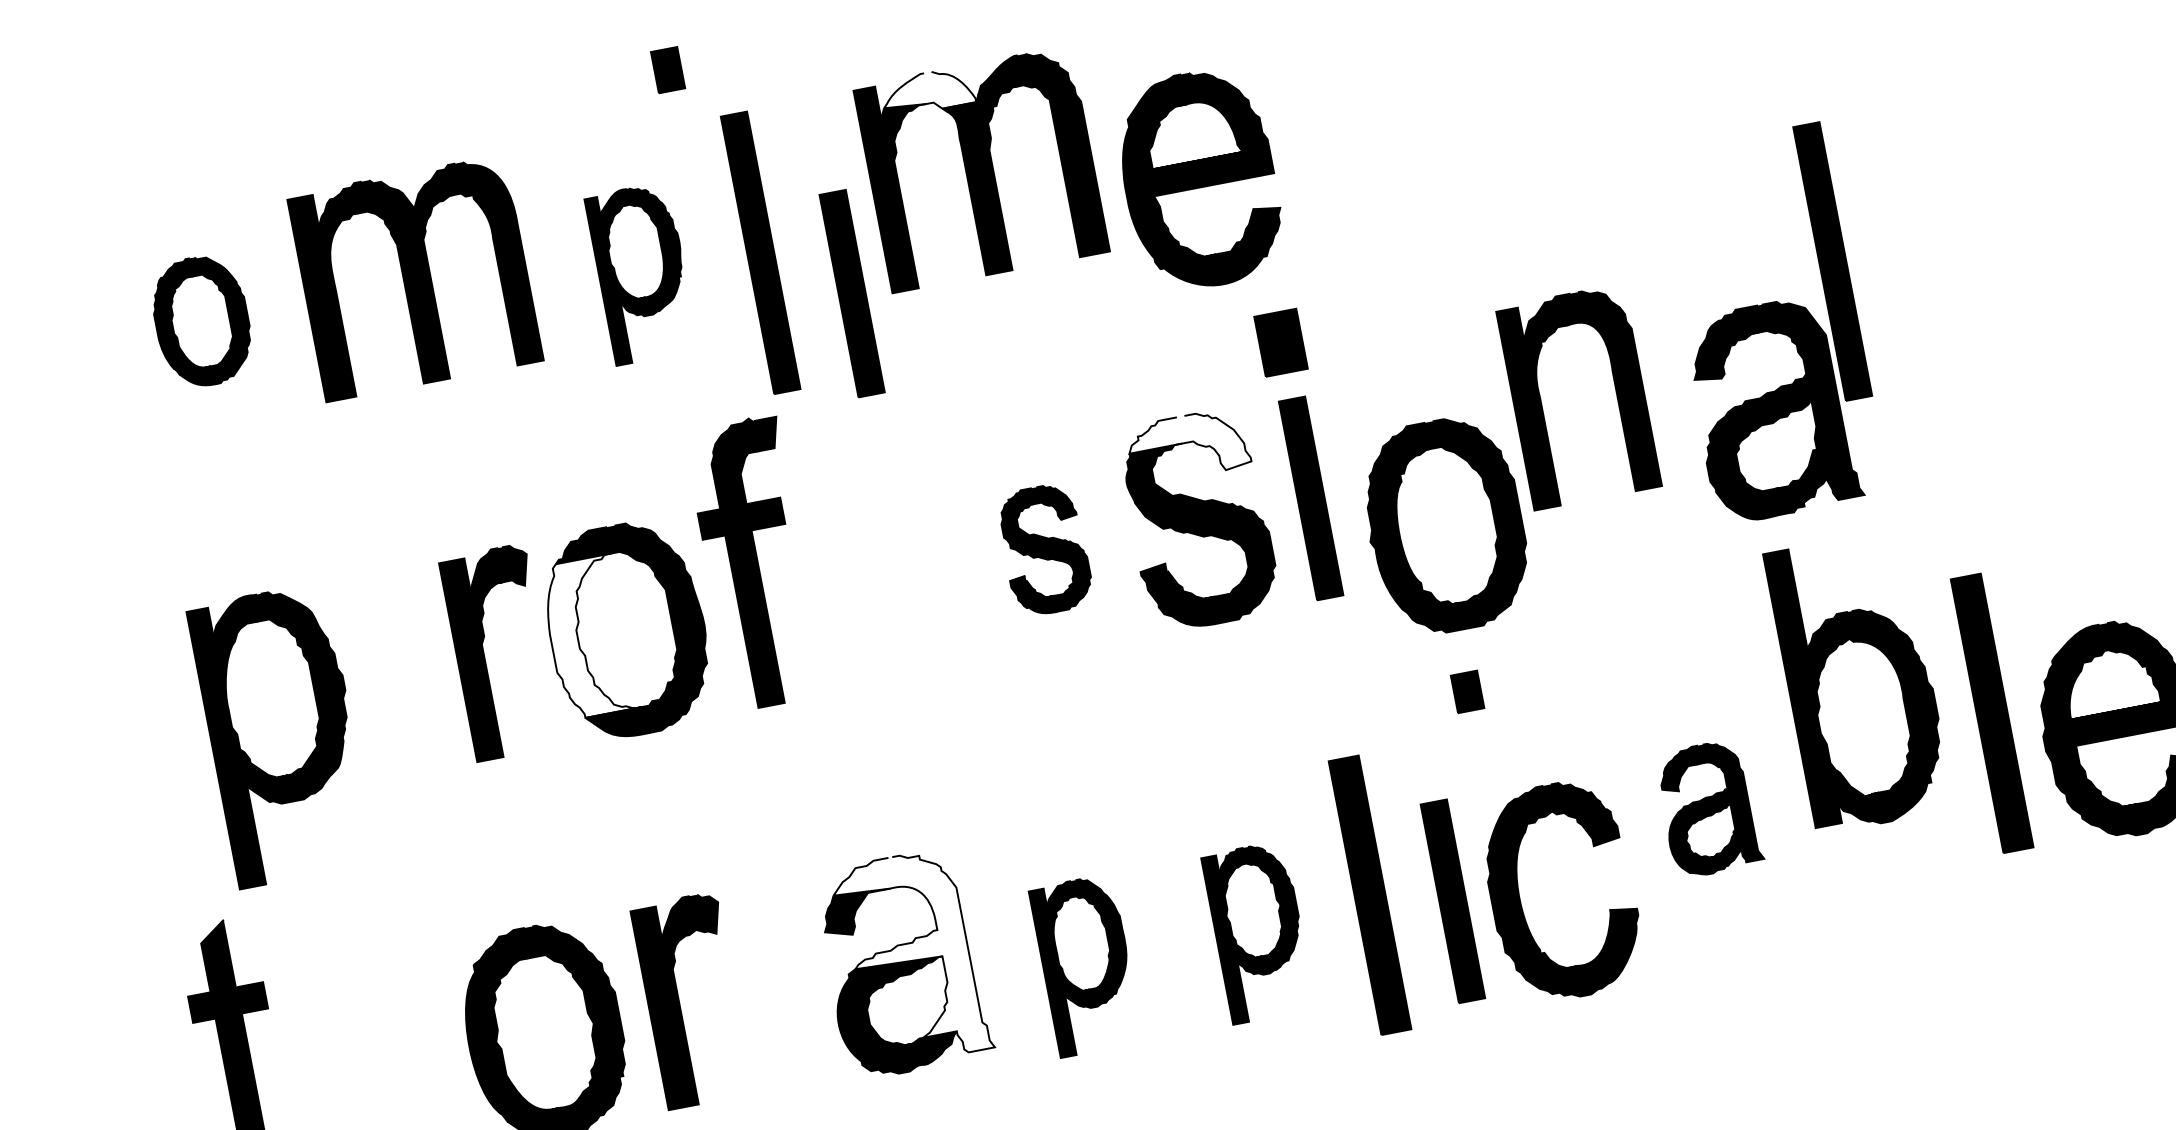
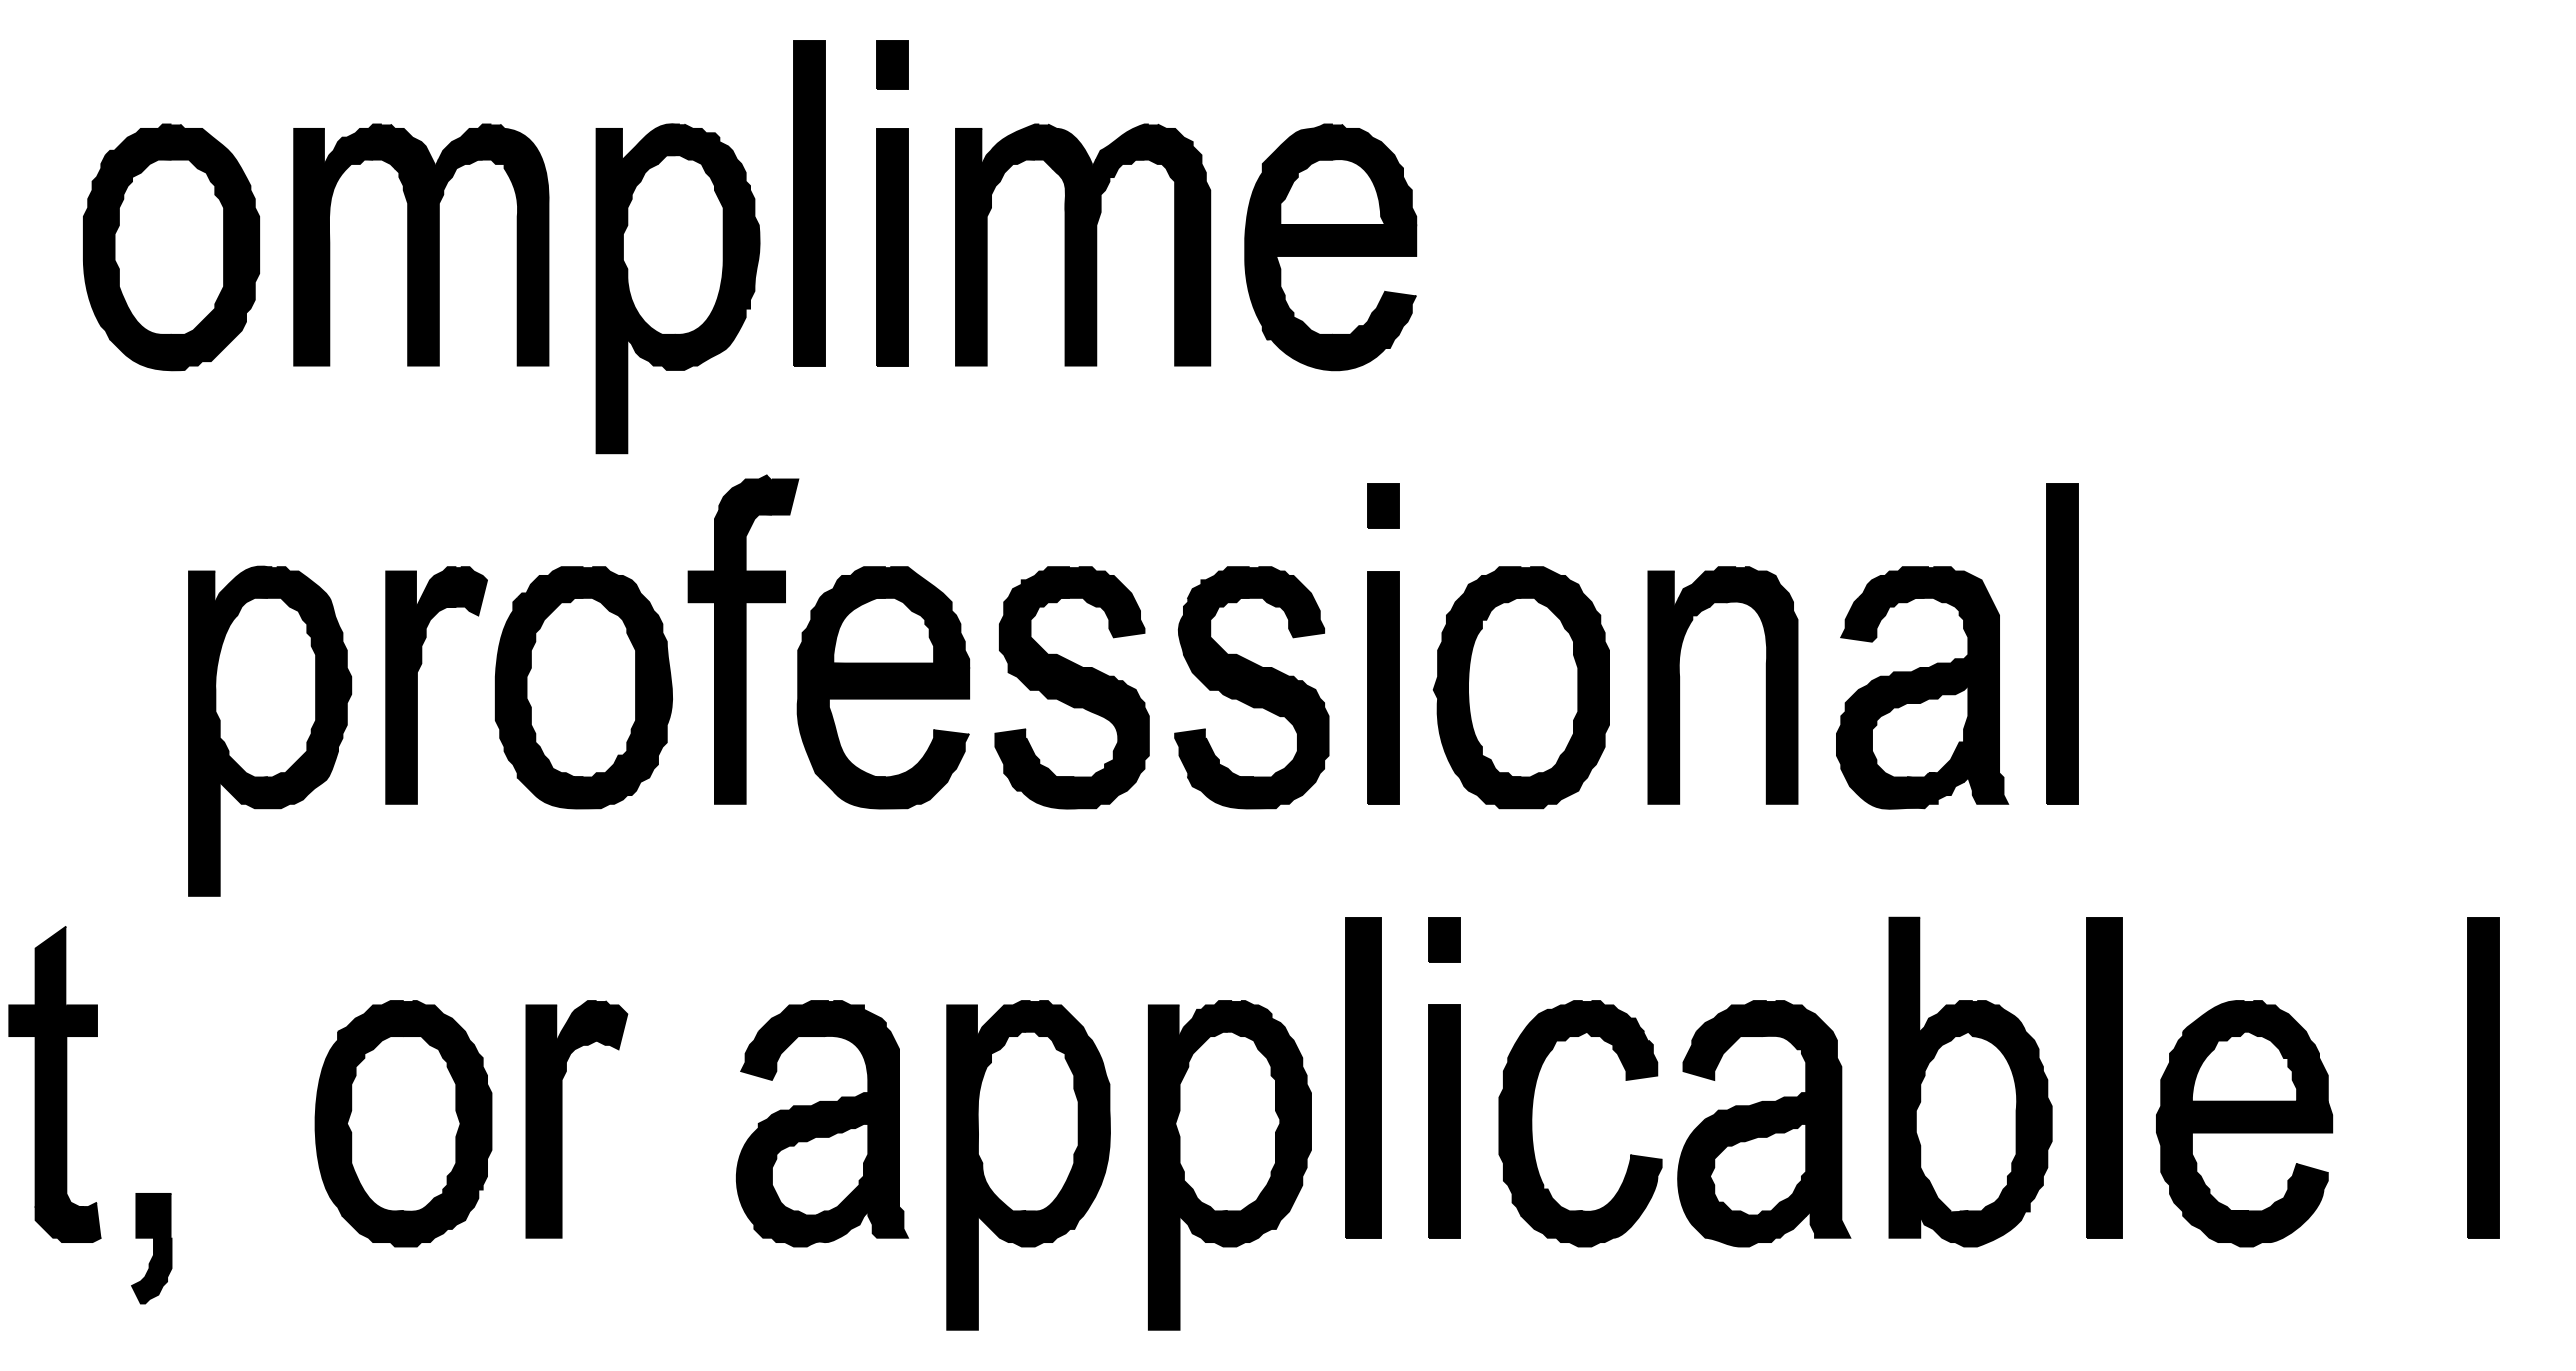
part: (667, 69) -> (892, 64), moved
fill: (926, 92) -> (1038, 146), added
part: (1199, 180) -> (1330, 247), moved
part: (760, 252) -> (809, 203), moved
part: (1832, 261) -> (2062, 643), moved
part: (641, 273) -> (677, 288), size x1.67
part: (852, 293) -> (892, 247), moved
part: (201, 321) -> (171, 247), size x1.67
part: (1281, 342) -> (1383, 505), size x0.62
part: (1542, 404) -> (1680, 685), moved
fill: (1188, 446) -> (1256, 602), added
part: (1444, 525) -> (1520, 687), moved
part: (1044, 549) -> (1071, 687), size x1.67
part: (883, 580) -> (883, 687), added
fill: (589, 637) -> (539, 687), added
part: (1859, 681) -> (1970, 1081), moved
part: (1467, 691) -> (1444, 939), moved
part: (282, 734) -> (270, 730), moved
part: (1709, 808) -> (1764, 1123), size x1.67
part: (1369, 895) -> (1363, 1077), moved
part: (1520, 898) -> (1532, 1123), moved
part: (1452, 901) -> (1444, 1121), moved
part: (1258, 932) -> (1229, 1165), size x1.67
fill: (911, 958) -> (832, 1119), added
part: (1086, 965) -> (1028, 1165), size x1.67

